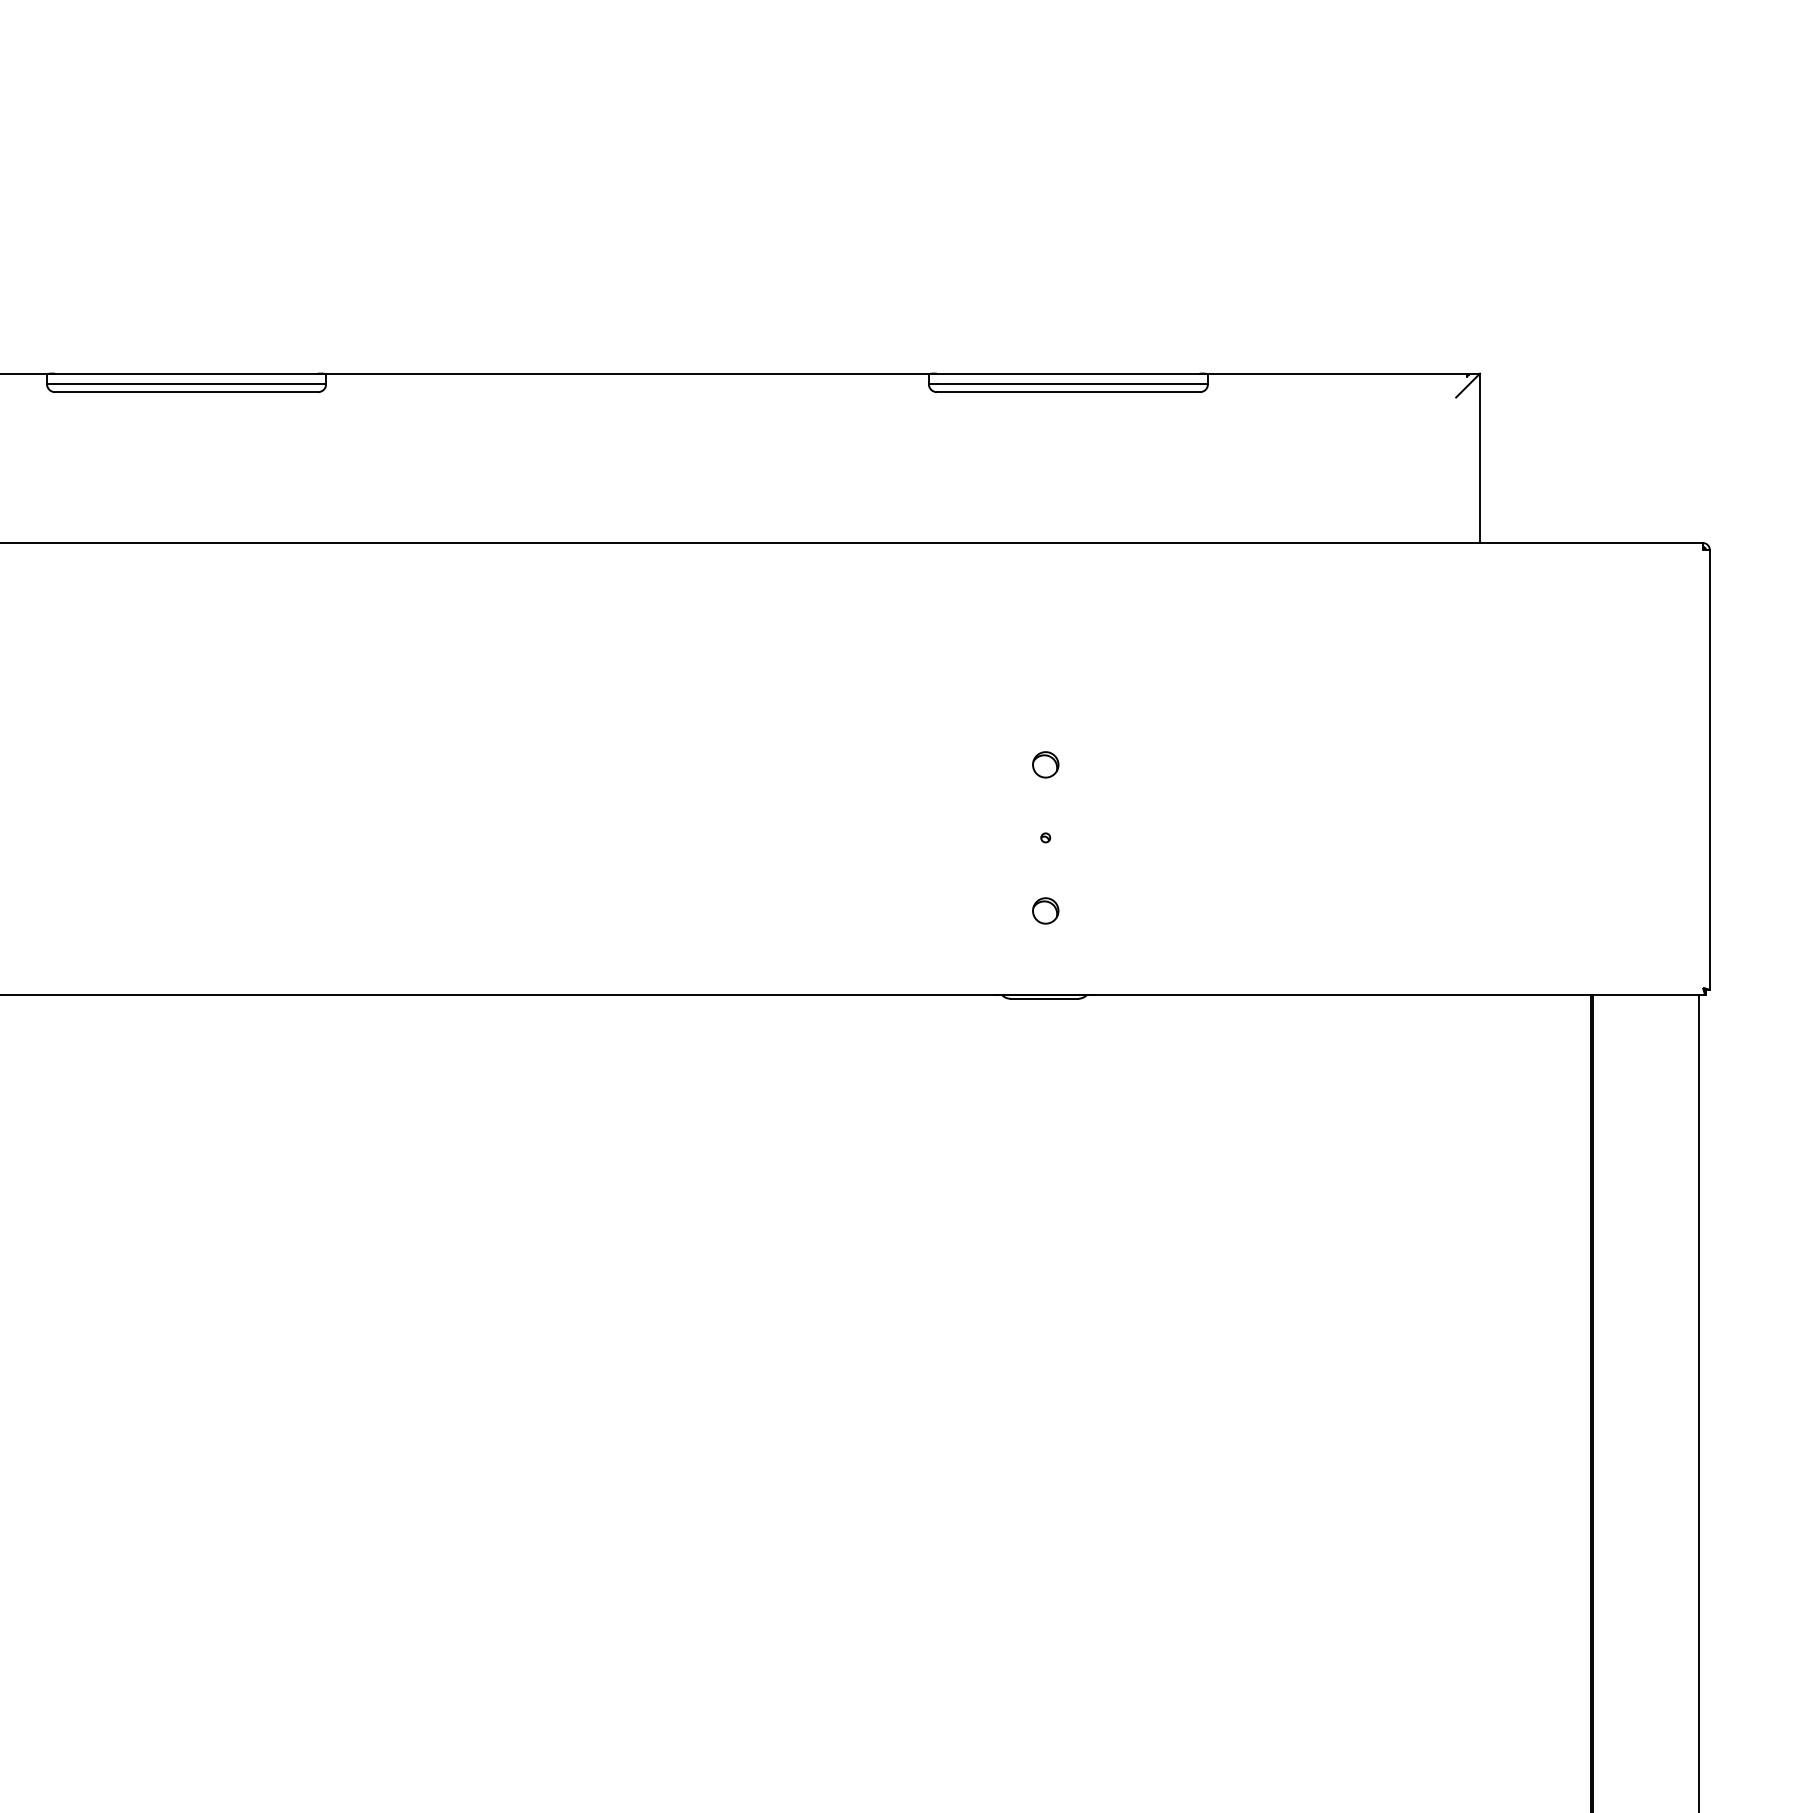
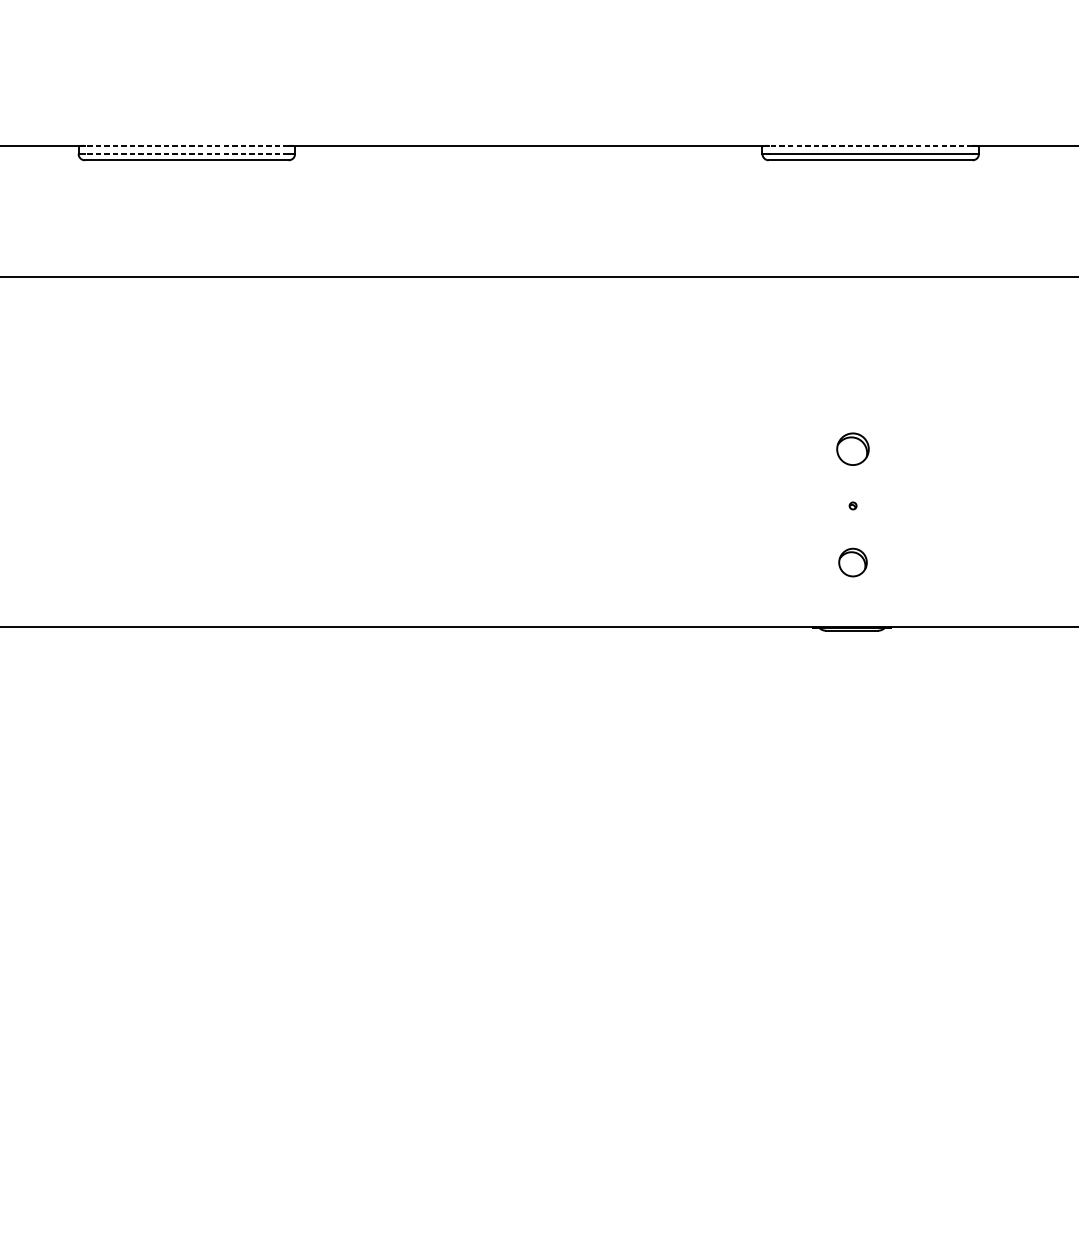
line: (185, 373) -> (185, 145), solid -> dashed
line: (1067, 373) -> (869, 145), solid -> dashed
line: (185, 384) -> (185, 154), solid -> dashed
part: (1045, 764) -> (852, 449), size x1.6
part: (1045, 910) -> (852, 562), size x1.4

